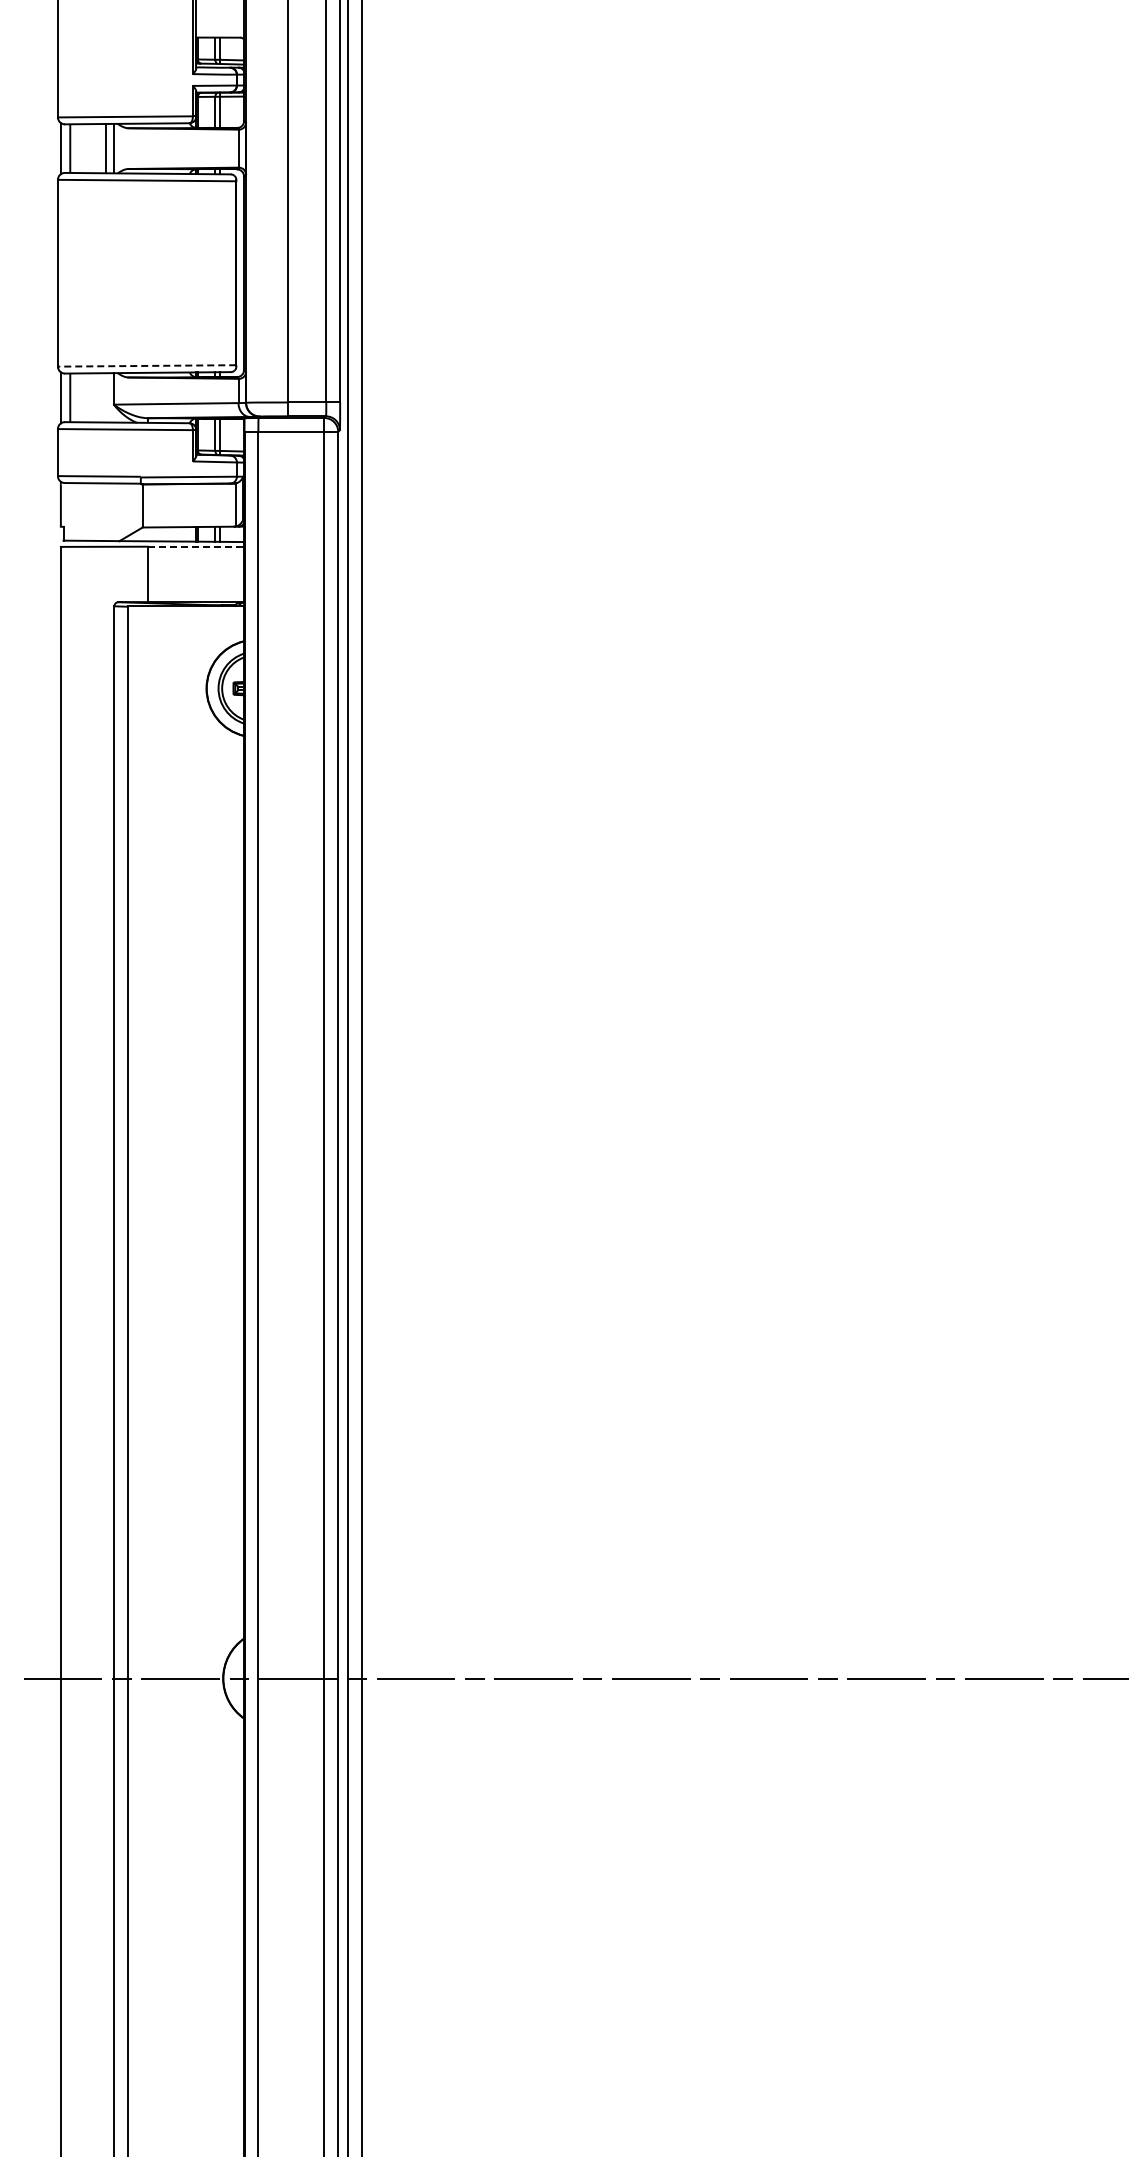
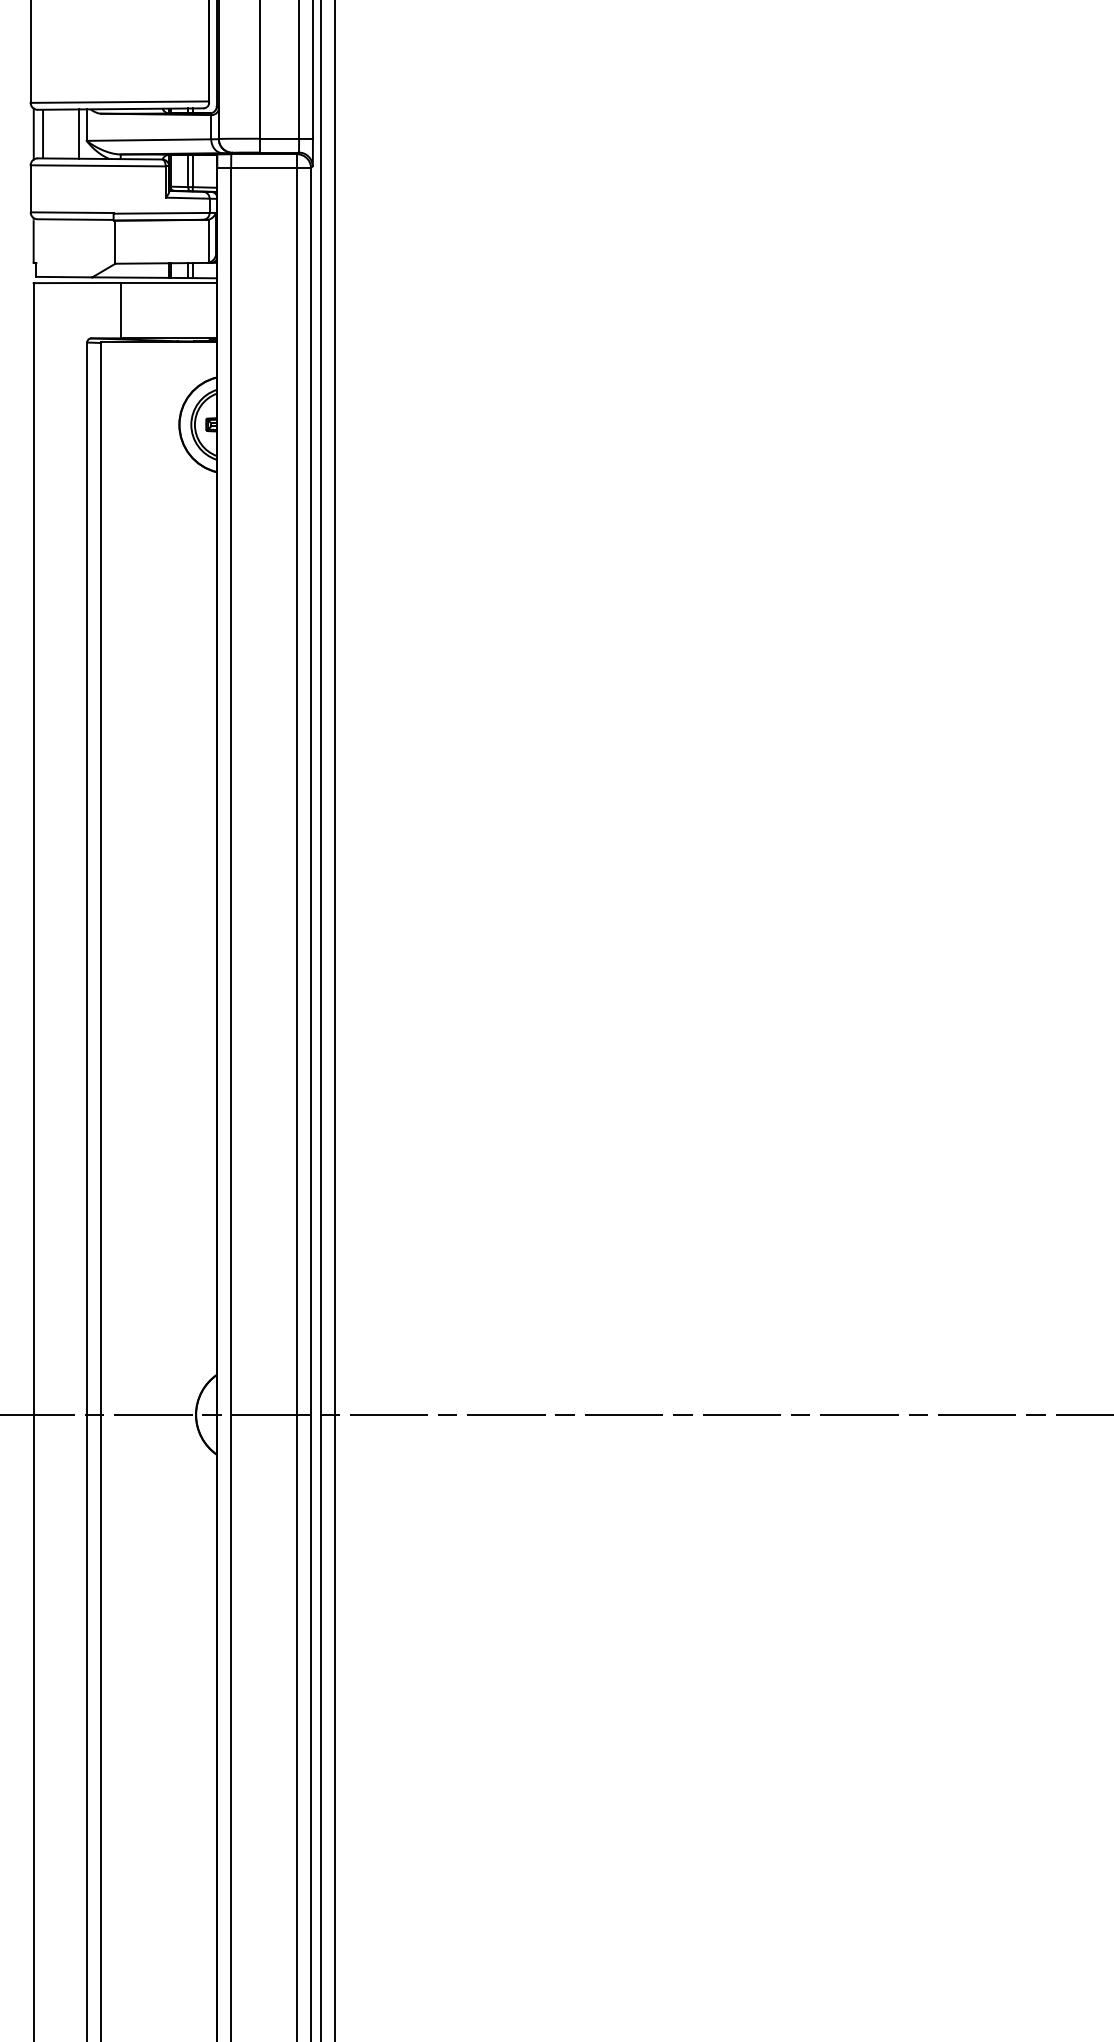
line: (146, 365) -> (119, 101), dashed -> solid
line: (106, 397) -> (79, 133), added
line: (196, 546) -> (169, 282), dashed -> solid

